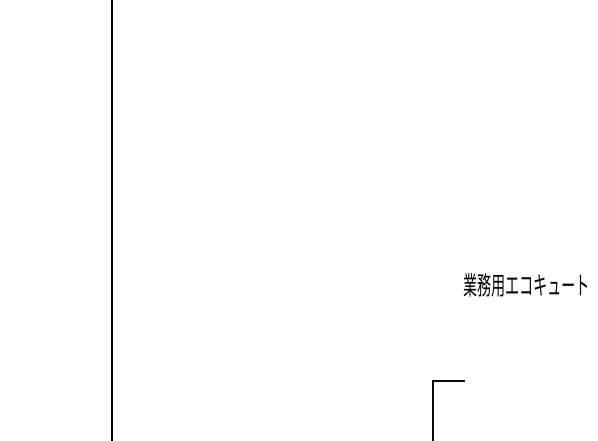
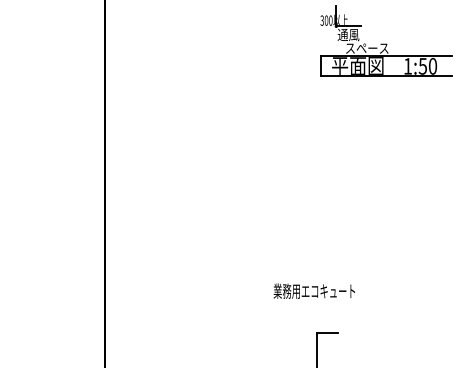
text: (523, 283) -> (313, 290), moved

